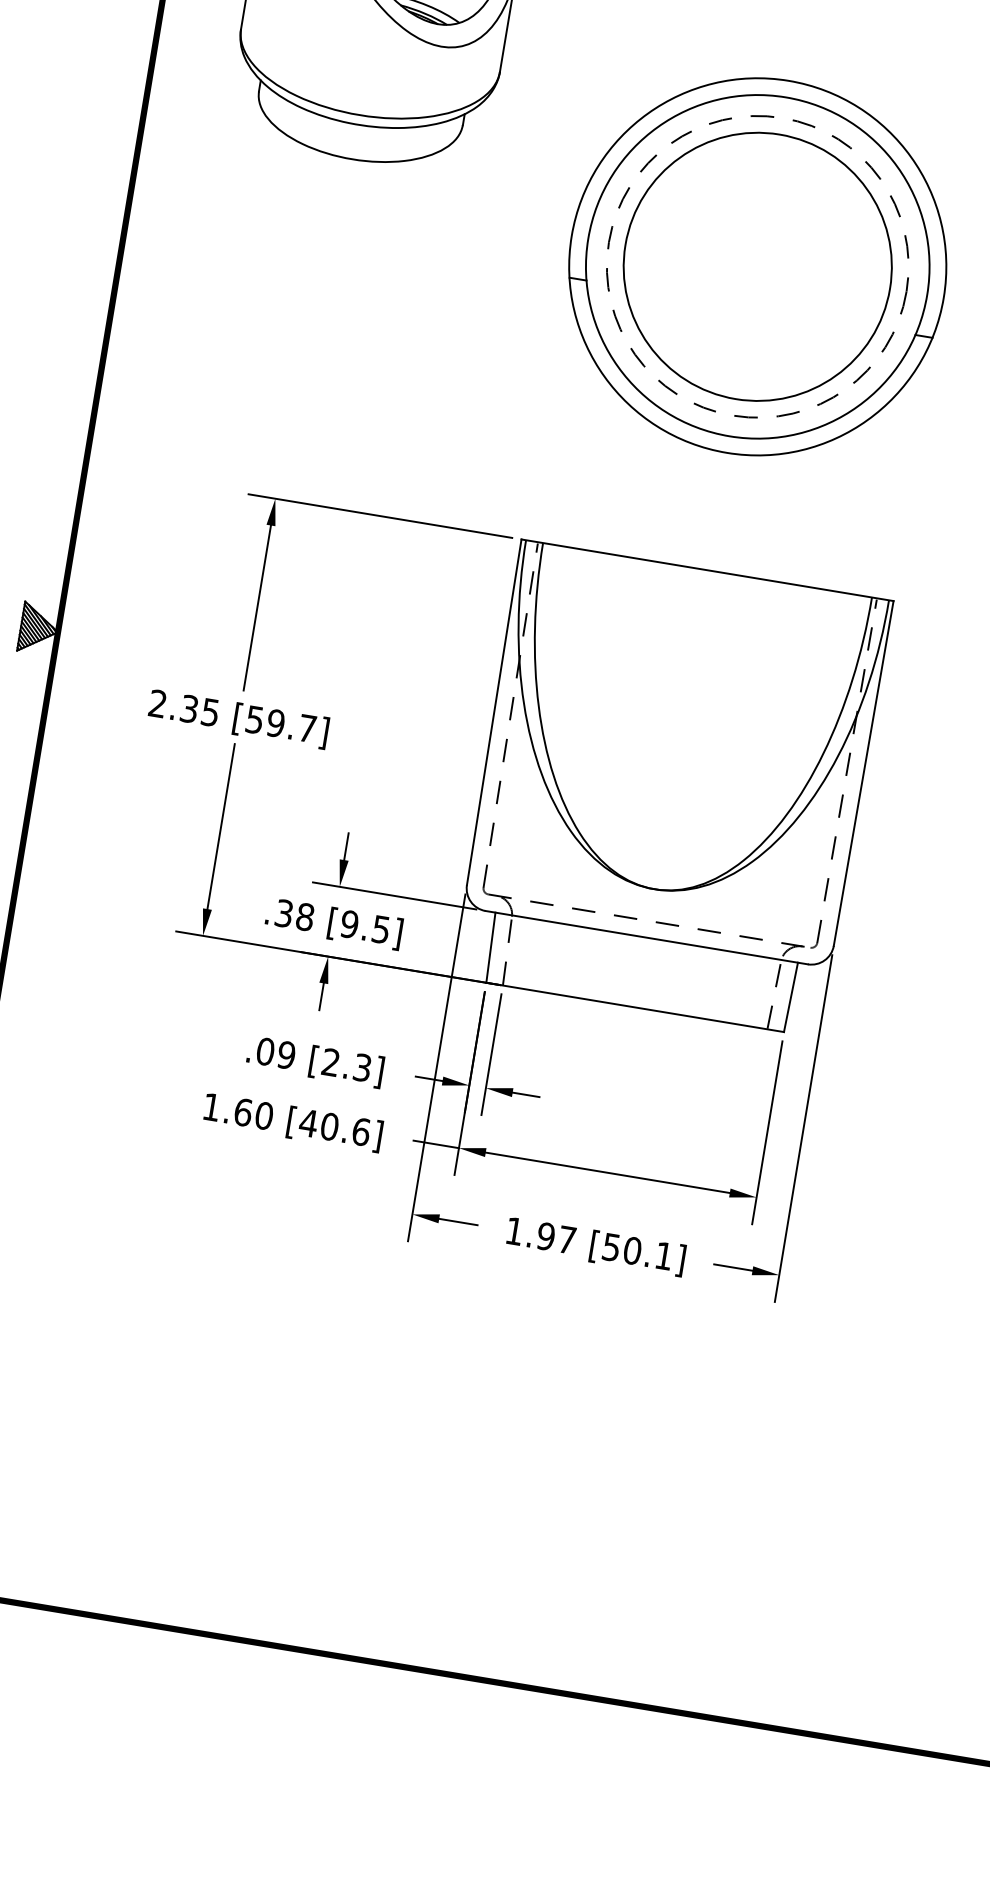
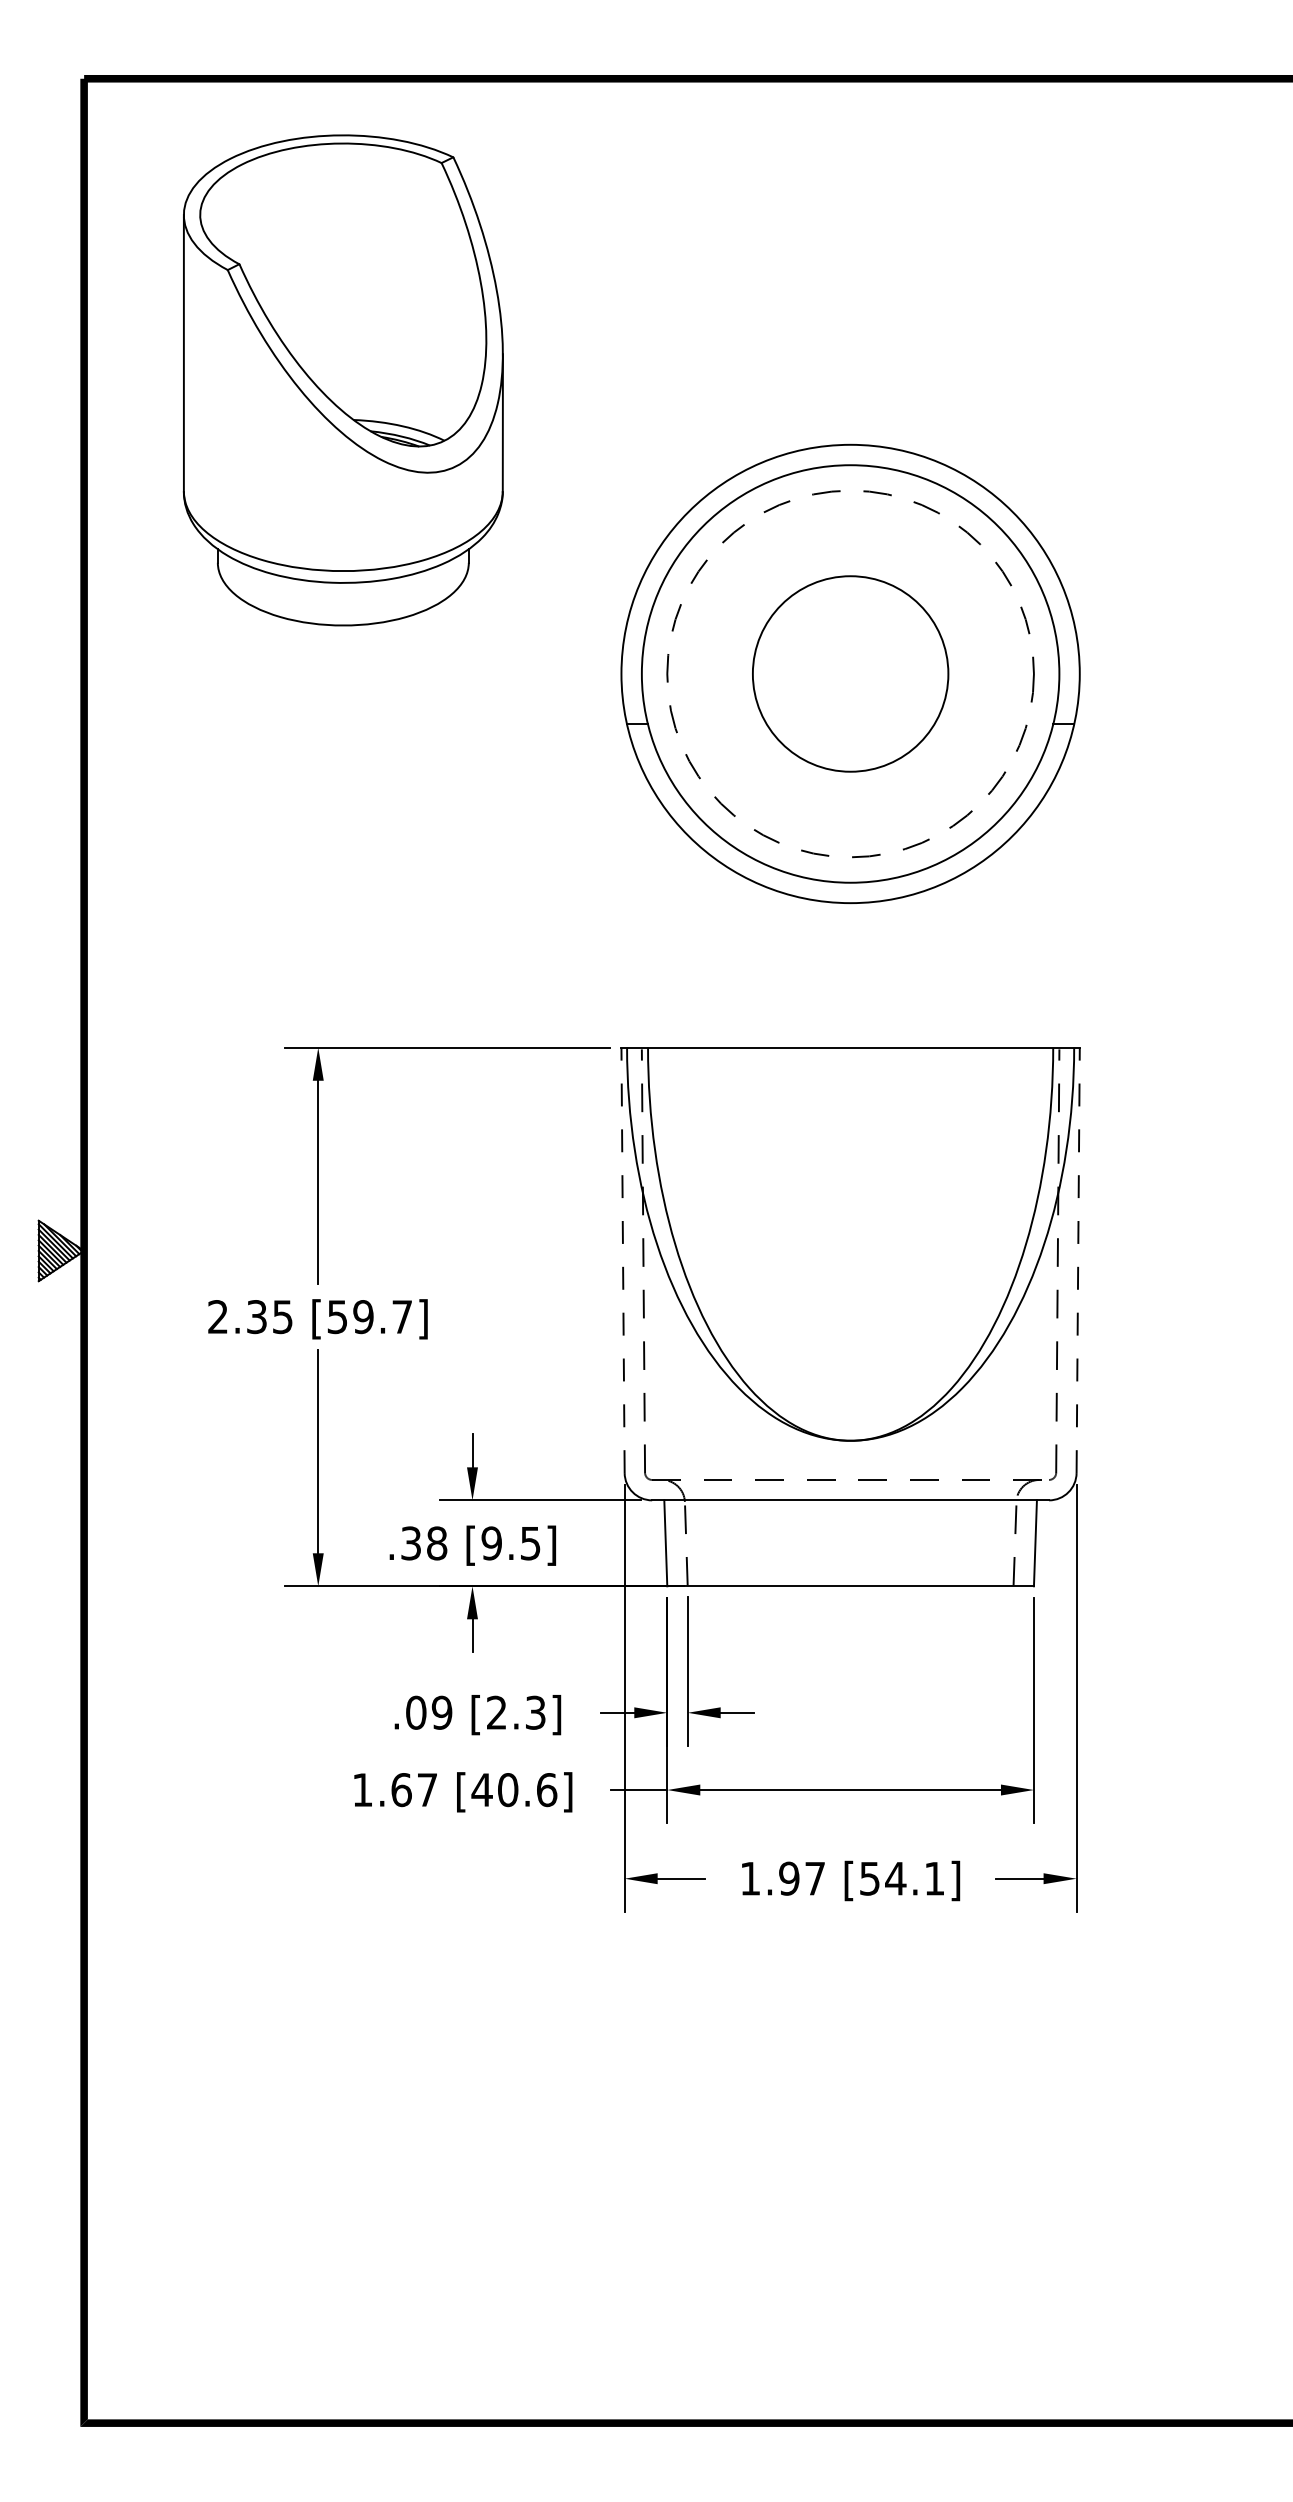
circle: (757, 266) -> (850, 673), size x0.6
line: (494, 712) -> (623, 1260), solid -> dashed
line: (863, 773) -> (1078, 1260), solid -> dashed
text: (264, 1116) -> (427, 1790), 1.60 -> 1.67
text: (632, 1250) -> (895, 1878), [50.1] -> [54.1]

